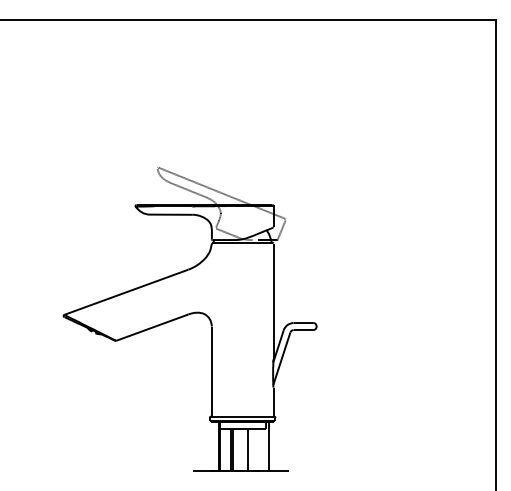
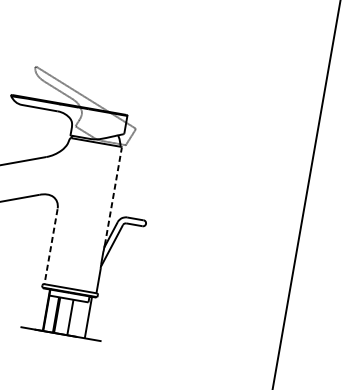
line: (273, 301) -> (113, 196), solid -> dashed
line: (211, 372) -> (50, 247), solid -> dashed

